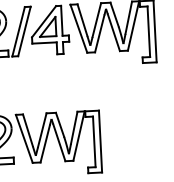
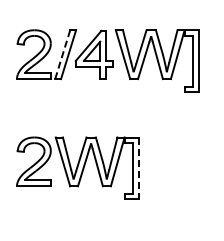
line: (18, 31) -> (62, 54), solid -> dashed
line: (100, 141) -> (138, 168), solid -> dashed

